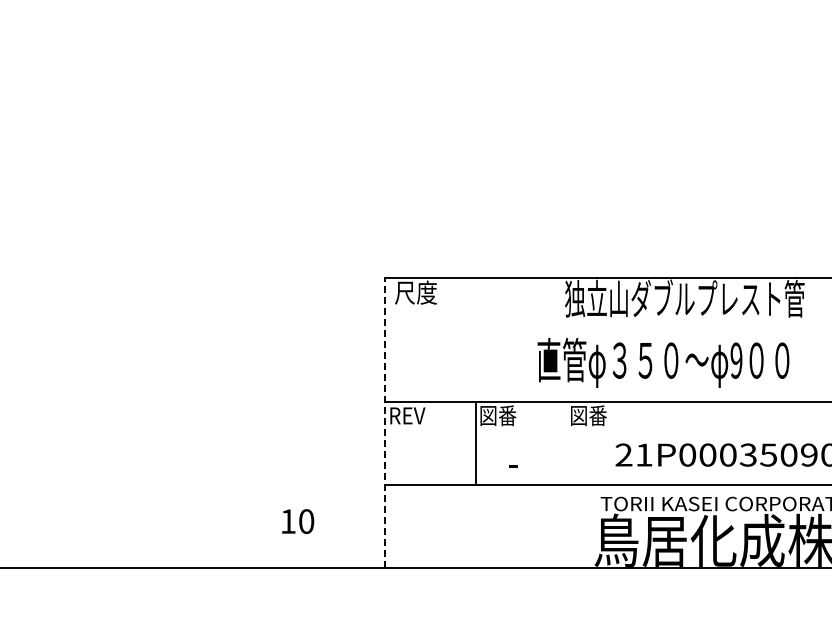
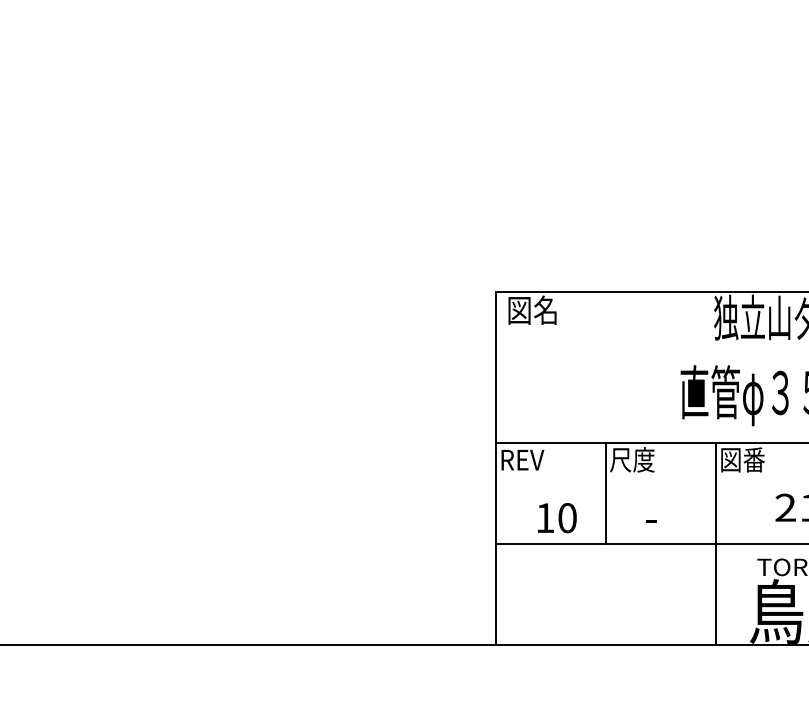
text: (415, 292) -> (532, 310), 尺度 -> 図名
text: (497, 415) -> (631, 459), 図番 -> 尺度
line: (385, 422) -> (495, 468), dashed -> solid
line: (566, 485) -> (715, 544), added
text: (298, 521) -> (557, 518), moved

